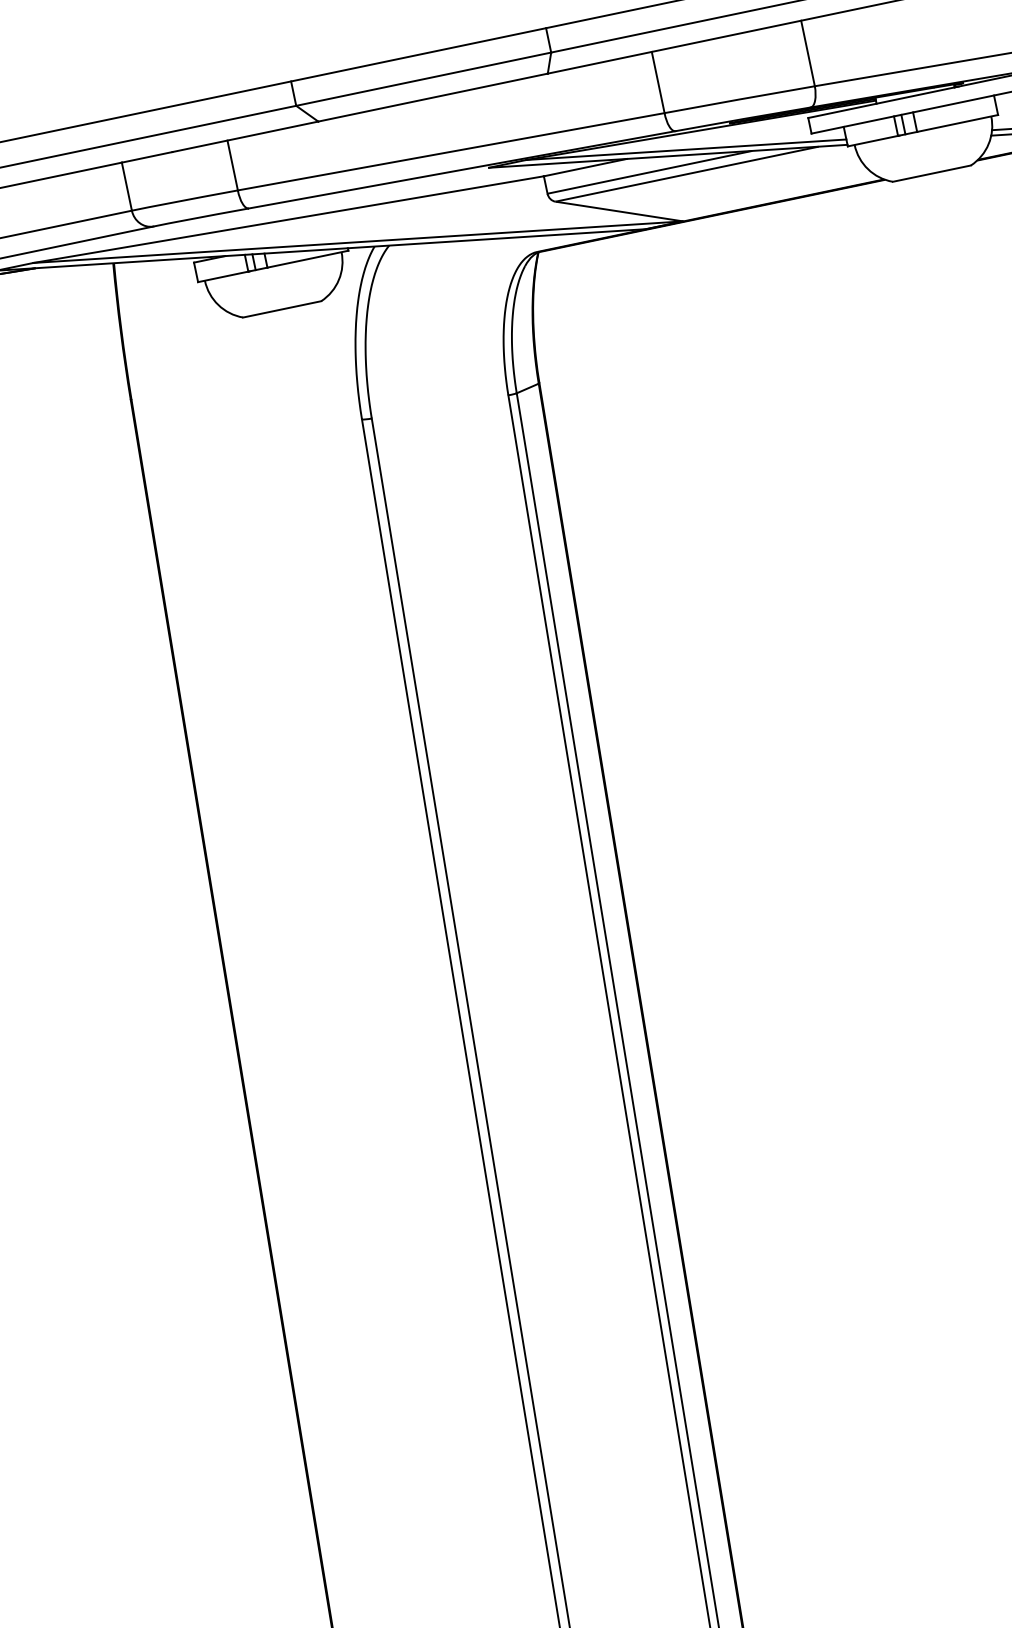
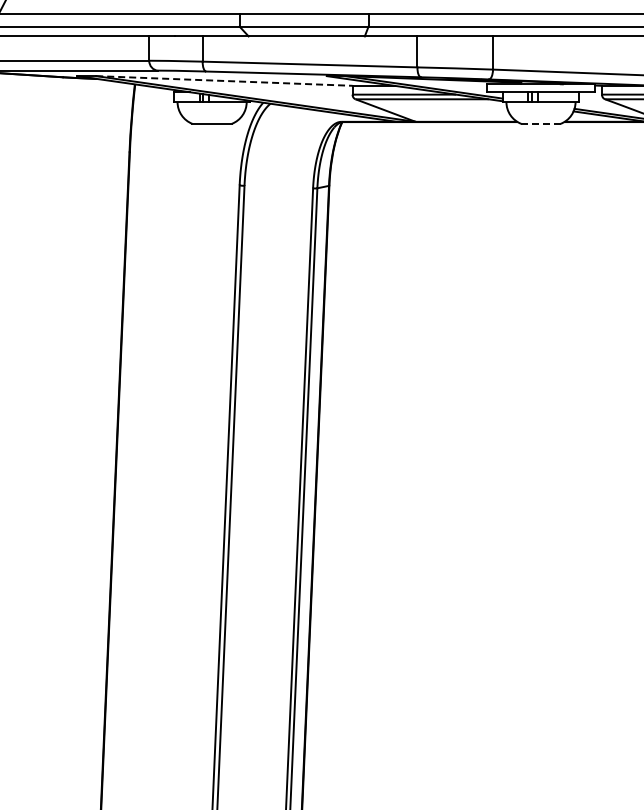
line: (930, 173) -> (540, 123), solid -> dashed
line: (288, 218) -> (224, 80), solid -> dashed

